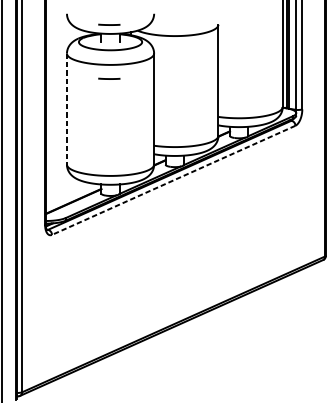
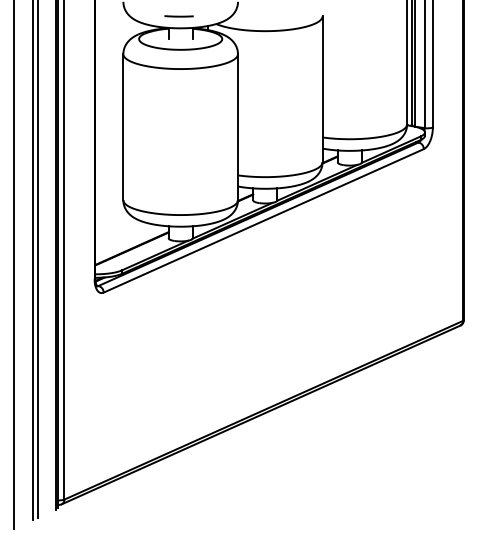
line: (108, 78) -> (178, 87), removed
line: (67, 109) -> (123, 127), dashed -> solid
line: (173, 180) -> (263, 221), dashed -> solid

